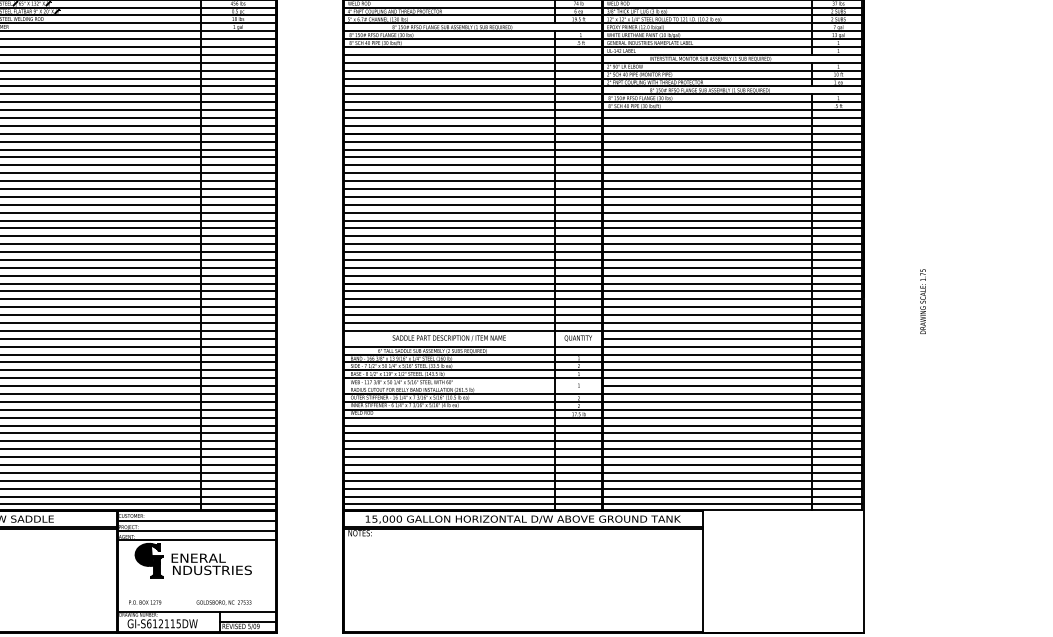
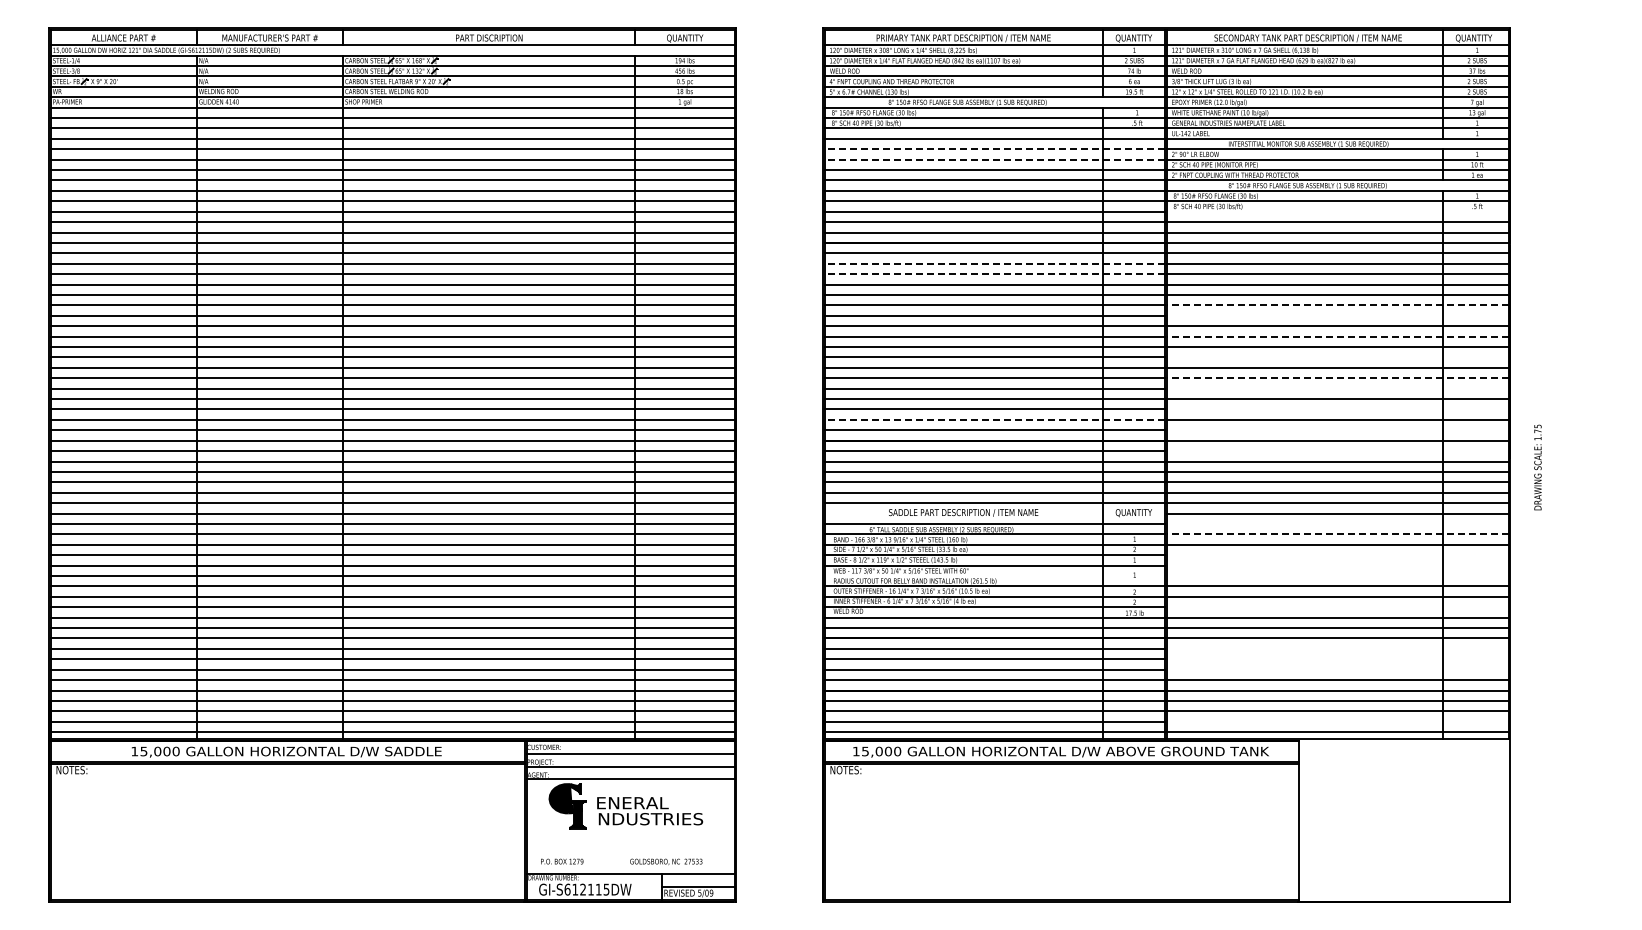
line: (472, 62) -> (994, 149), solid -> dashed
line: (472, 70) -> (994, 159), solid -> dashed
line: (732, 109) -> (1337, 211), removed
line: (472, 149) -> (994, 263), solid -> dashed
line: (472, 157) -> (994, 274), solid -> dashed
line: (732, 181) -> (1337, 305), solid -> dashed
line: (732, 188) -> (1337, 315), removed
line: (732, 204) -> (1337, 336), solid -> dashed
line: (732, 220) -> (1337, 357), removed
line: (732, 236) -> (1337, 378), solid -> dashed
line: (732, 244) -> (1337, 388), removed
line: (732, 259) -> (1337, 409), removed
line: (472, 267) -> (994, 419), solid -> dashed
line: (732, 275) -> (1337, 430), removed
line: (732, 291) -> (1337, 451), removed
text: (922, 301) -> (1537, 467), moved
line: (732, 346) -> (1337, 523), removed
line: (732, 354) -> (1337, 534), solid -> dashed
line: (732, 370) -> (1337, 555), removed
line: (732, 378) -> (1337, 565), removed
line: (732, 386) -> (1337, 576), removed
line: (732, 409) -> (1337, 607), removed
line: (732, 441) -> (1337, 648), removed
line: (732, 449) -> (1337, 659), removed
line: (732, 456) -> (1337, 669), removed
line: (732, 496) -> (1337, 721), removed

